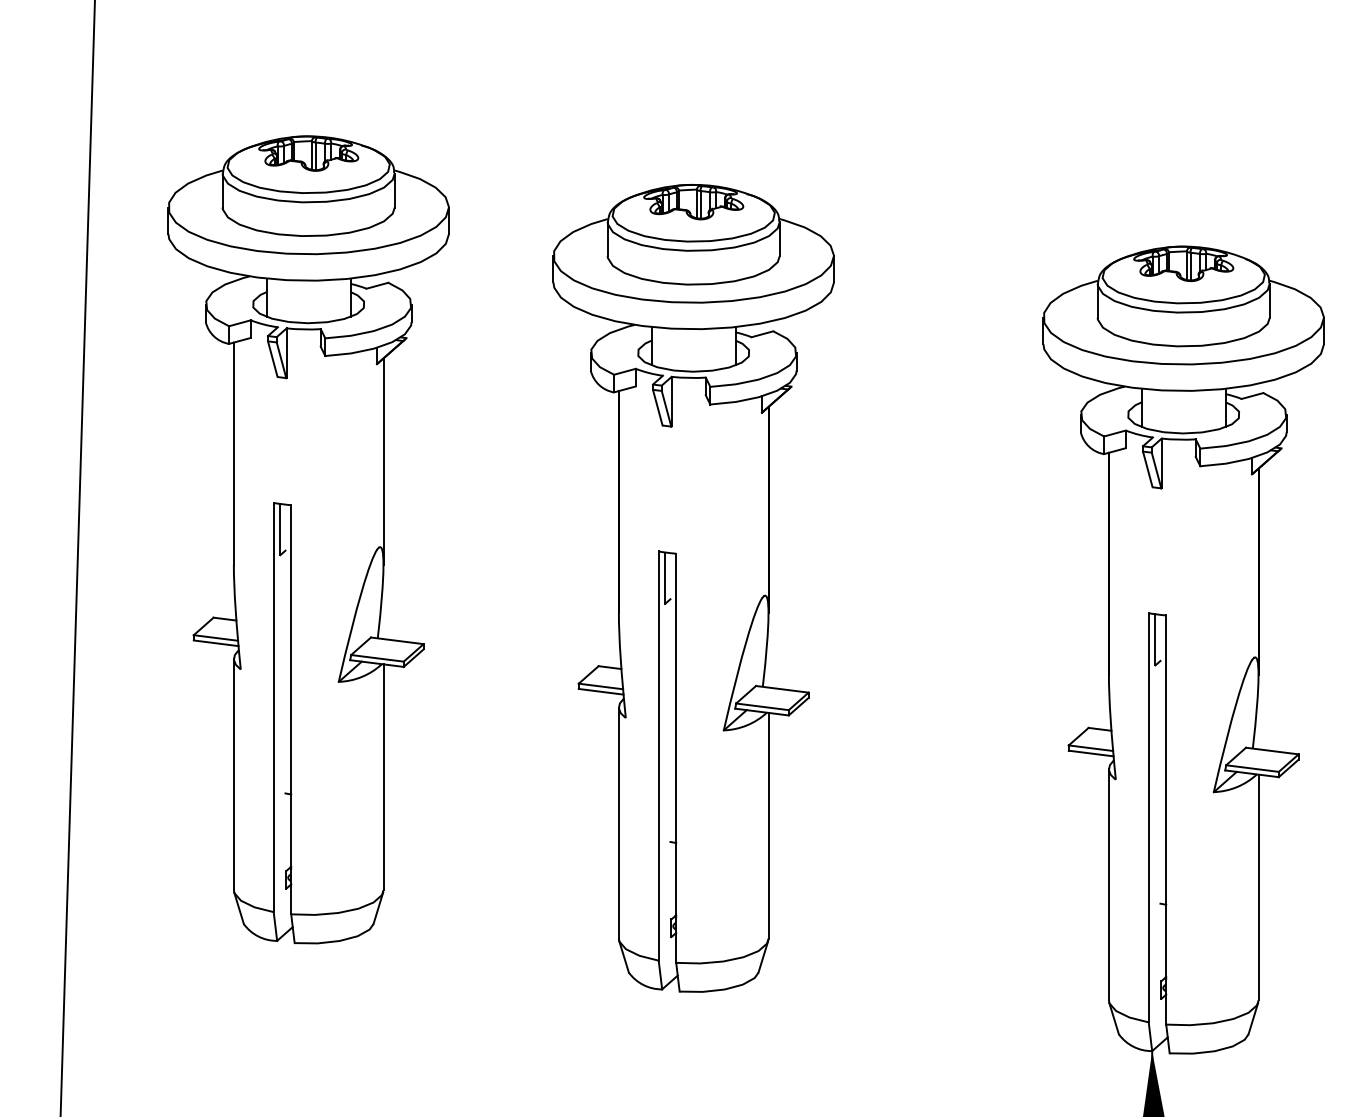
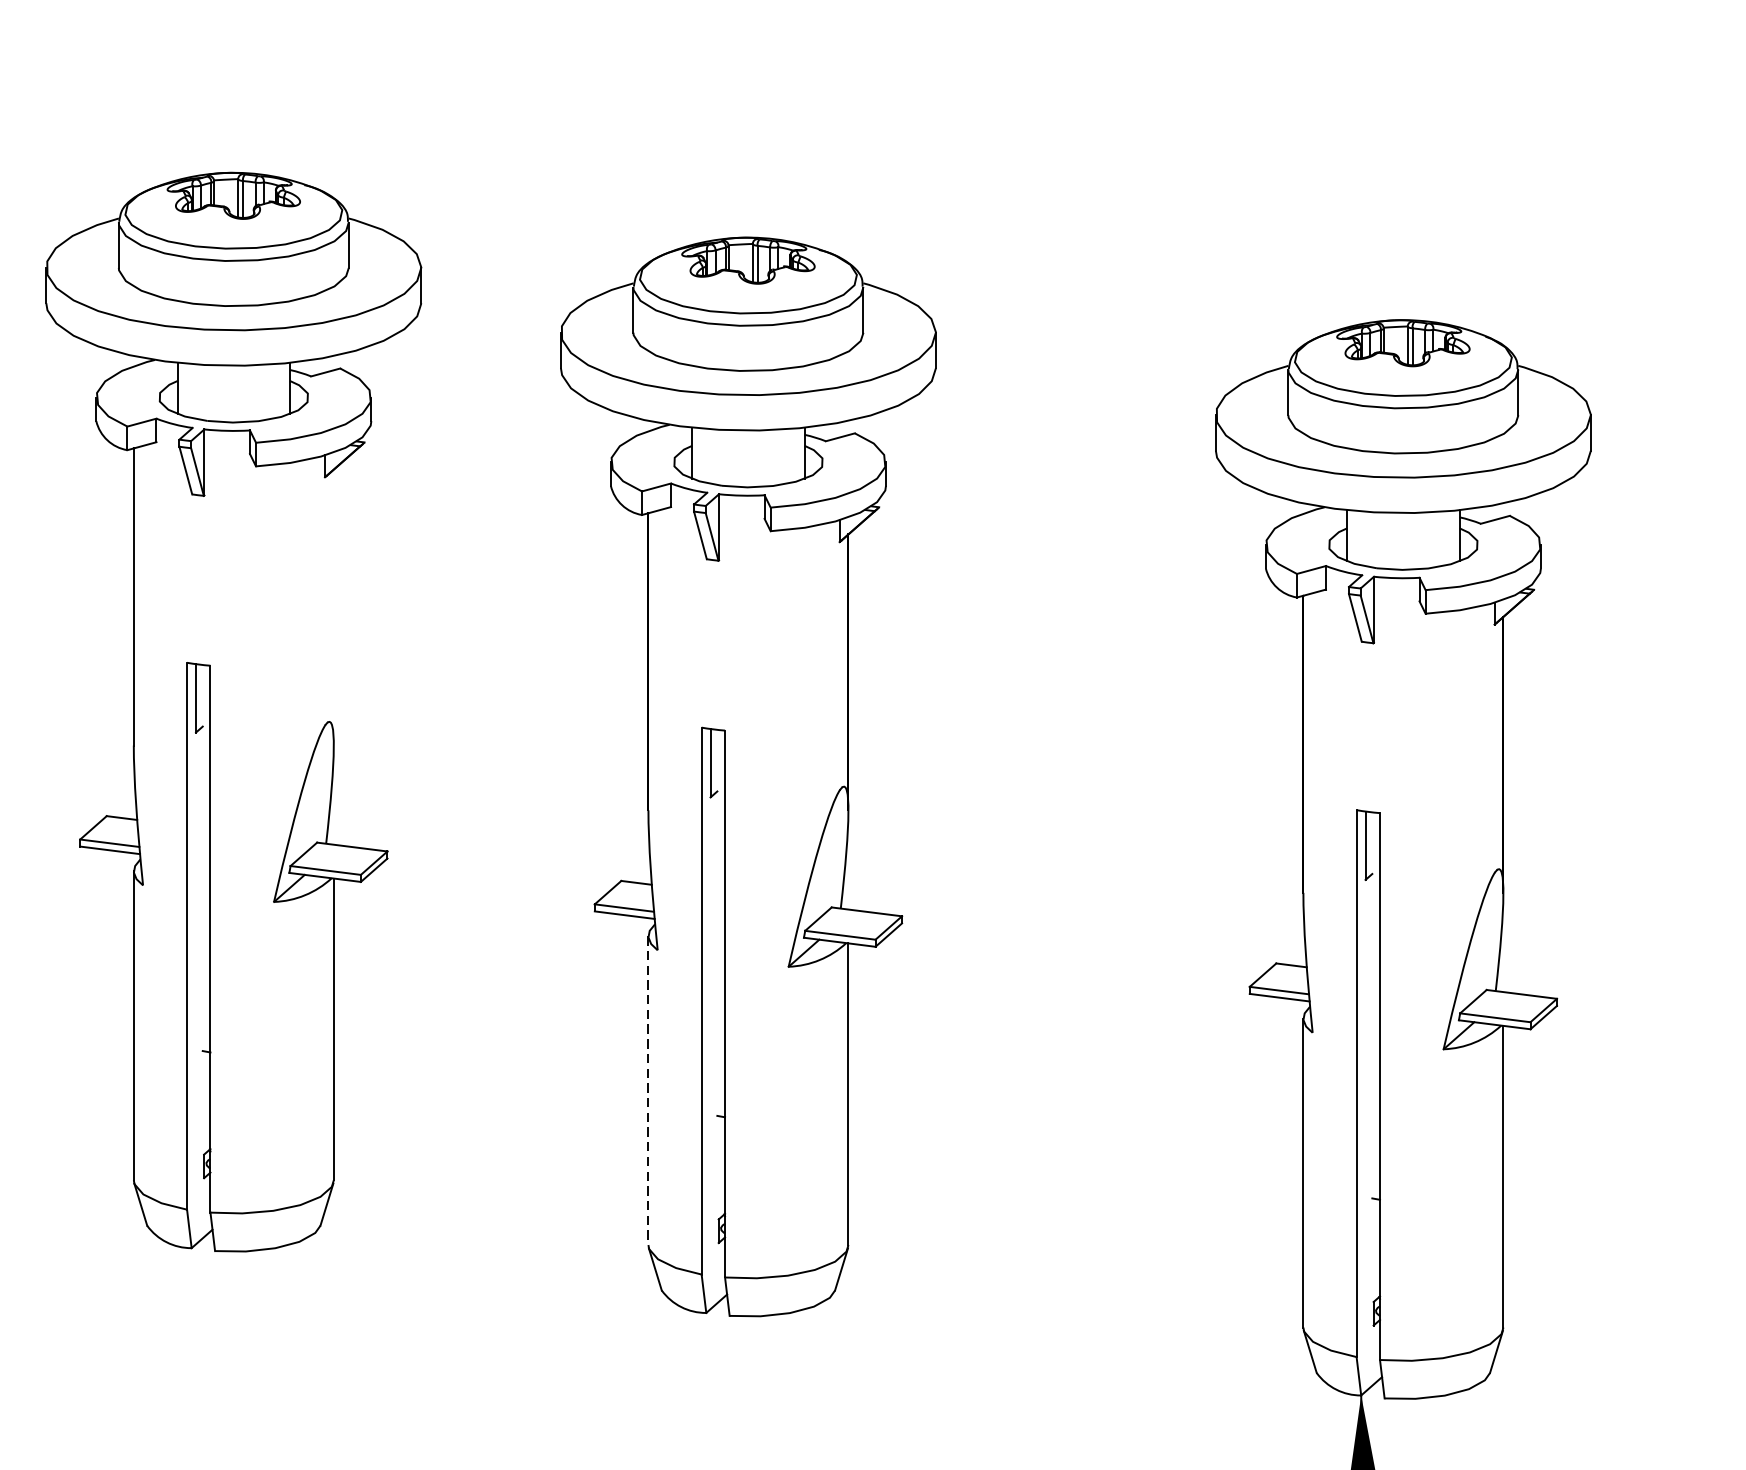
line: (383, 461) -> (333, 607), removed
line: (618, 823) -> (647, 1091), solid -> dashed

